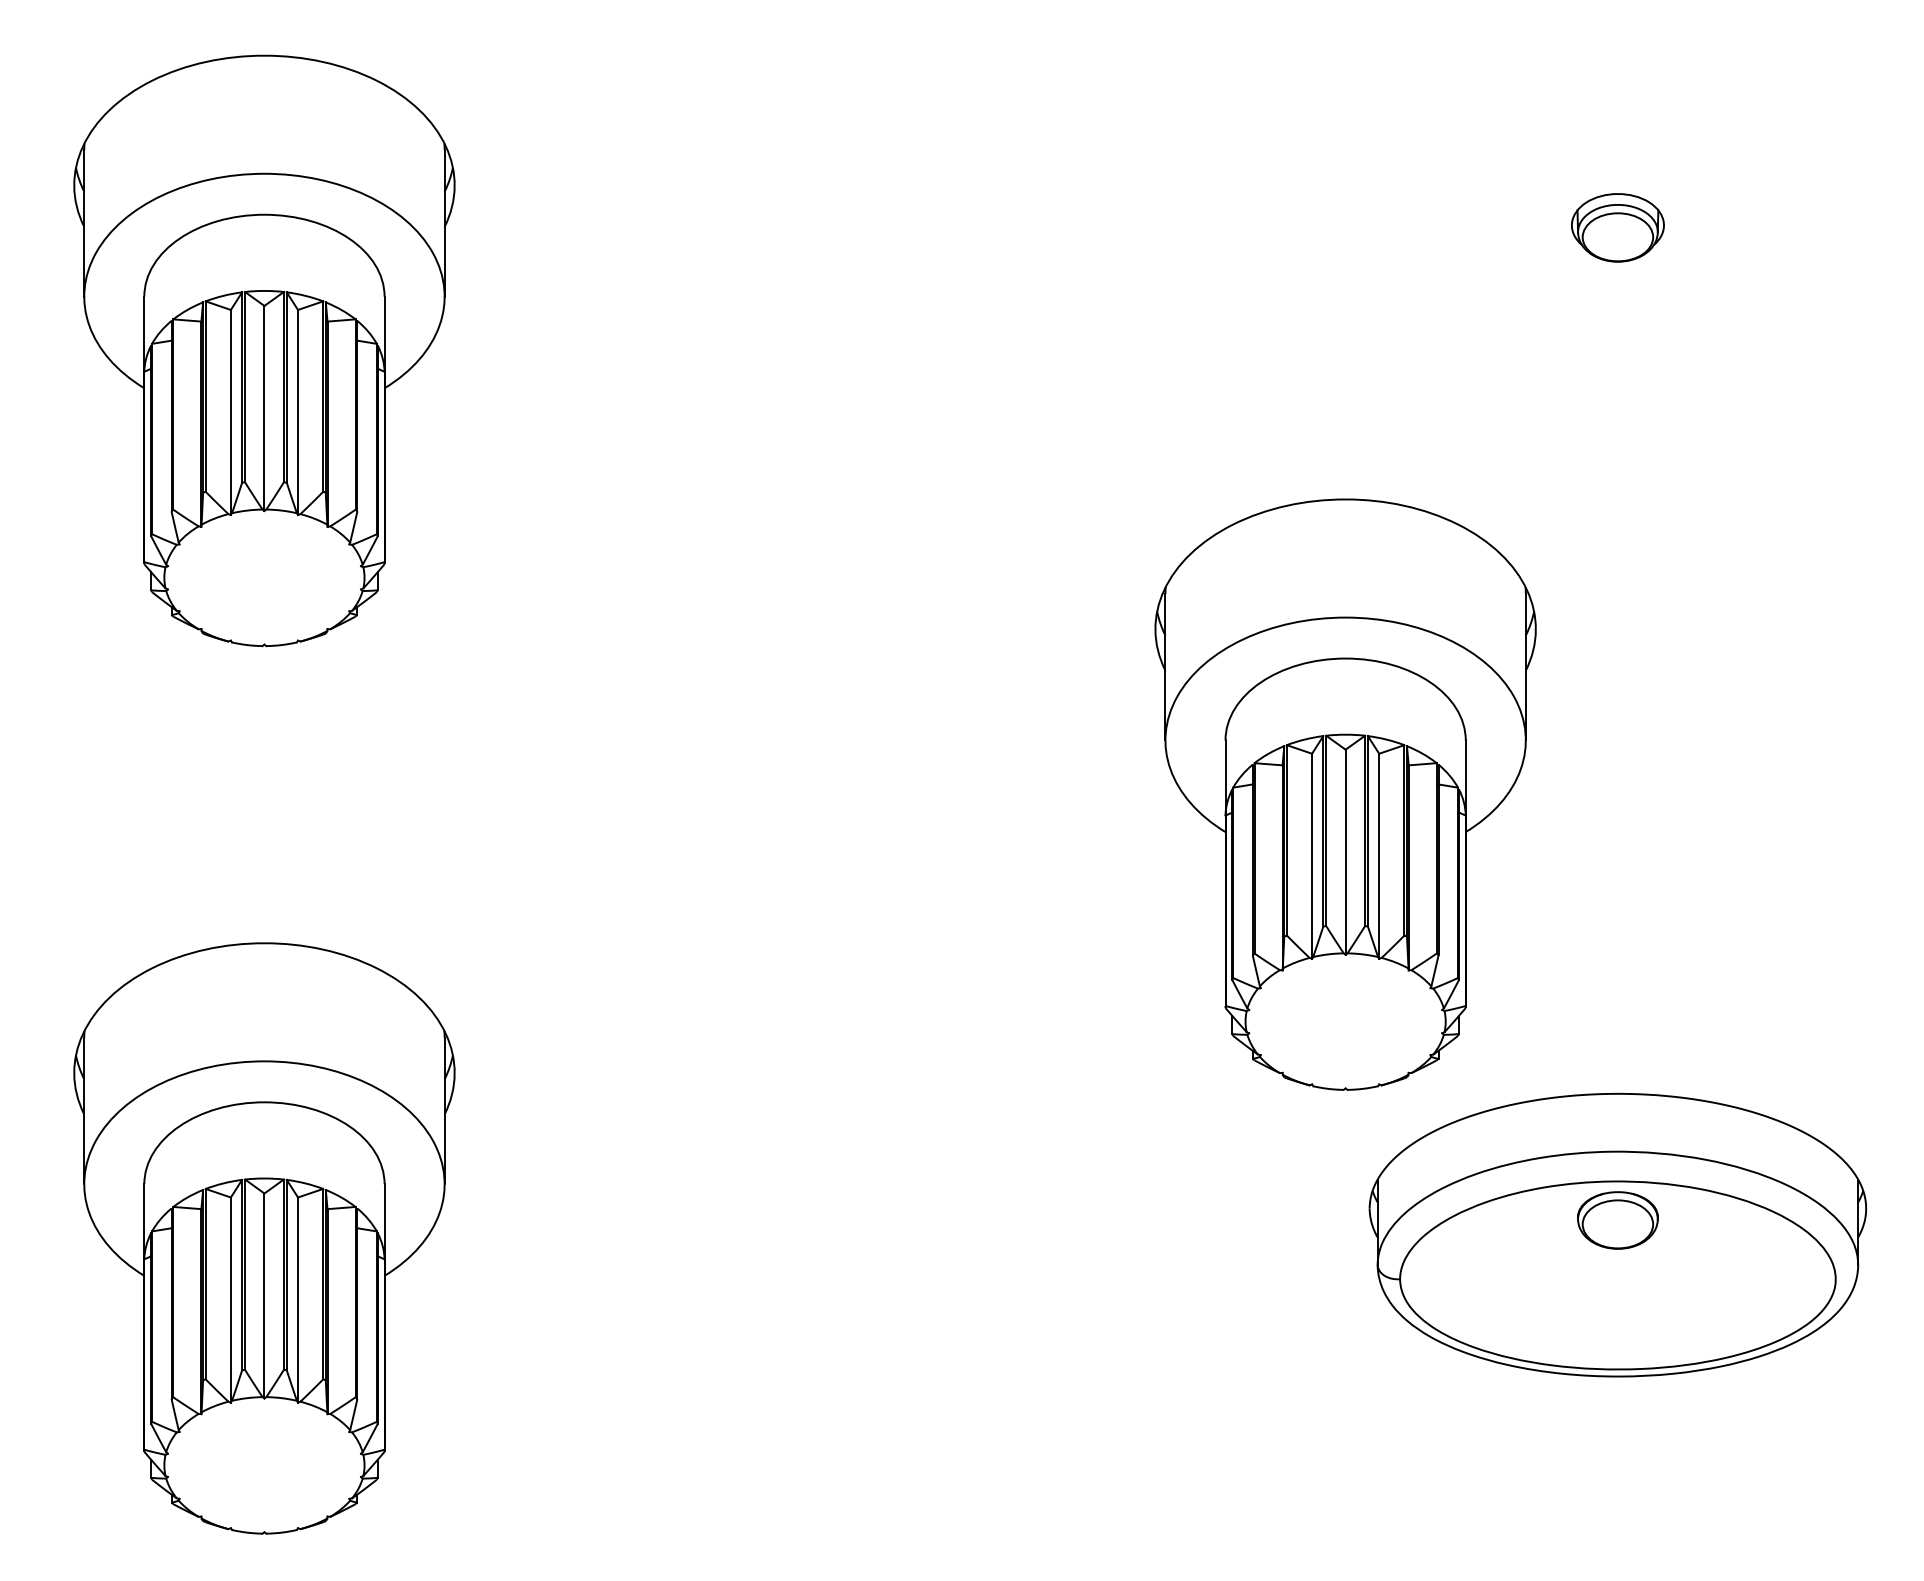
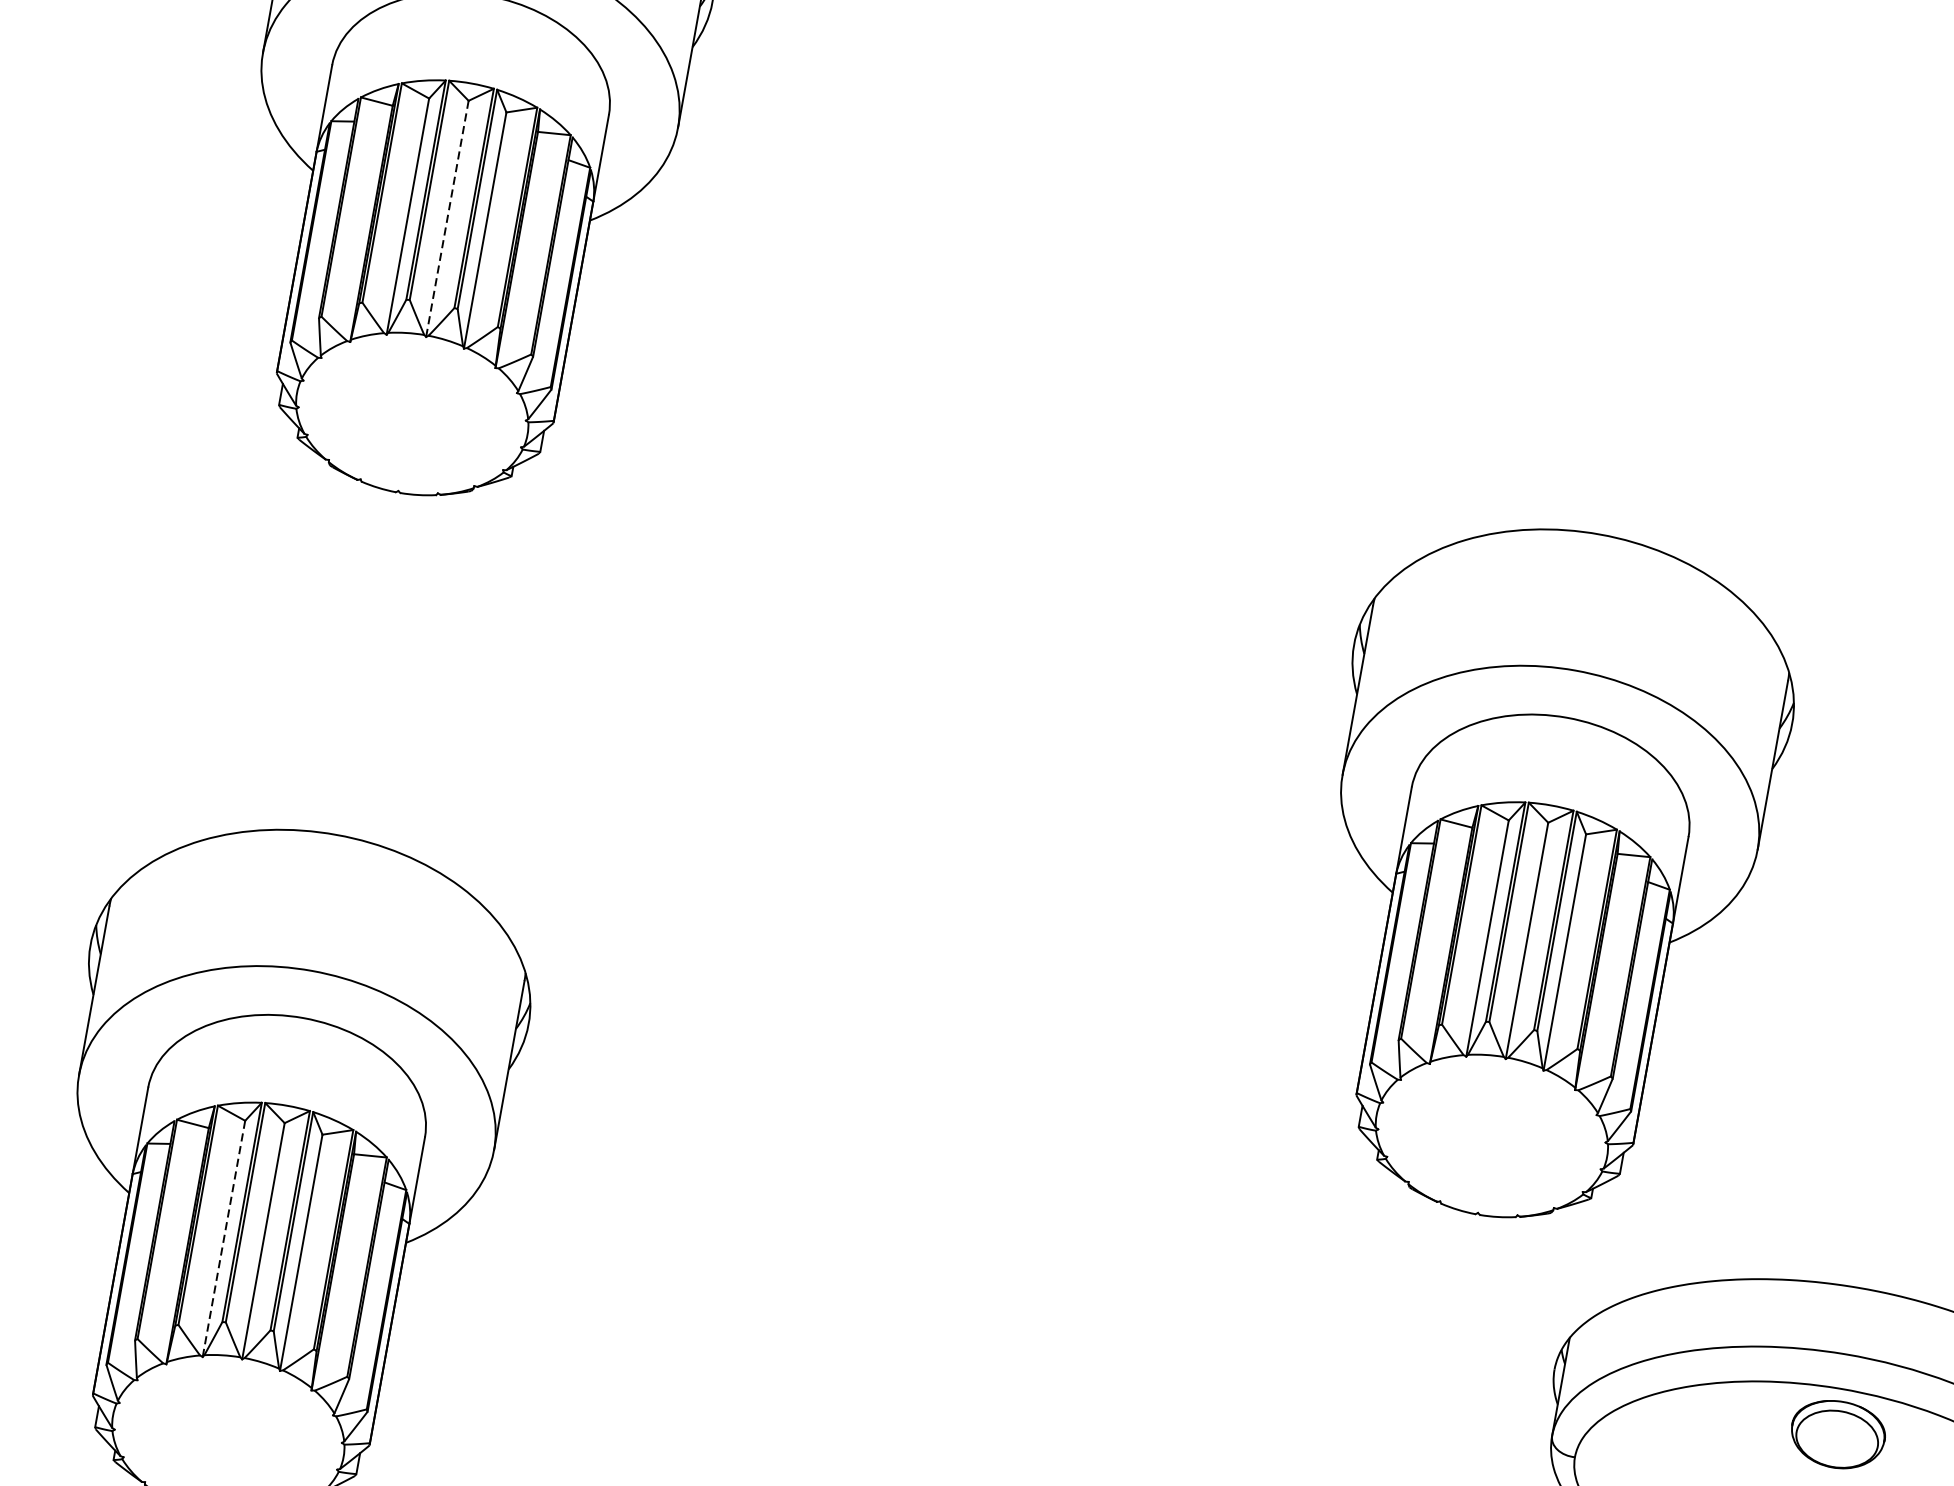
line: (264, 407) -> (447, 217), solid -> dashed
part: (1345, 794) -> (1538, 874), moved
line: (230, 1300) -> (223, 1239), solid -> dashed

